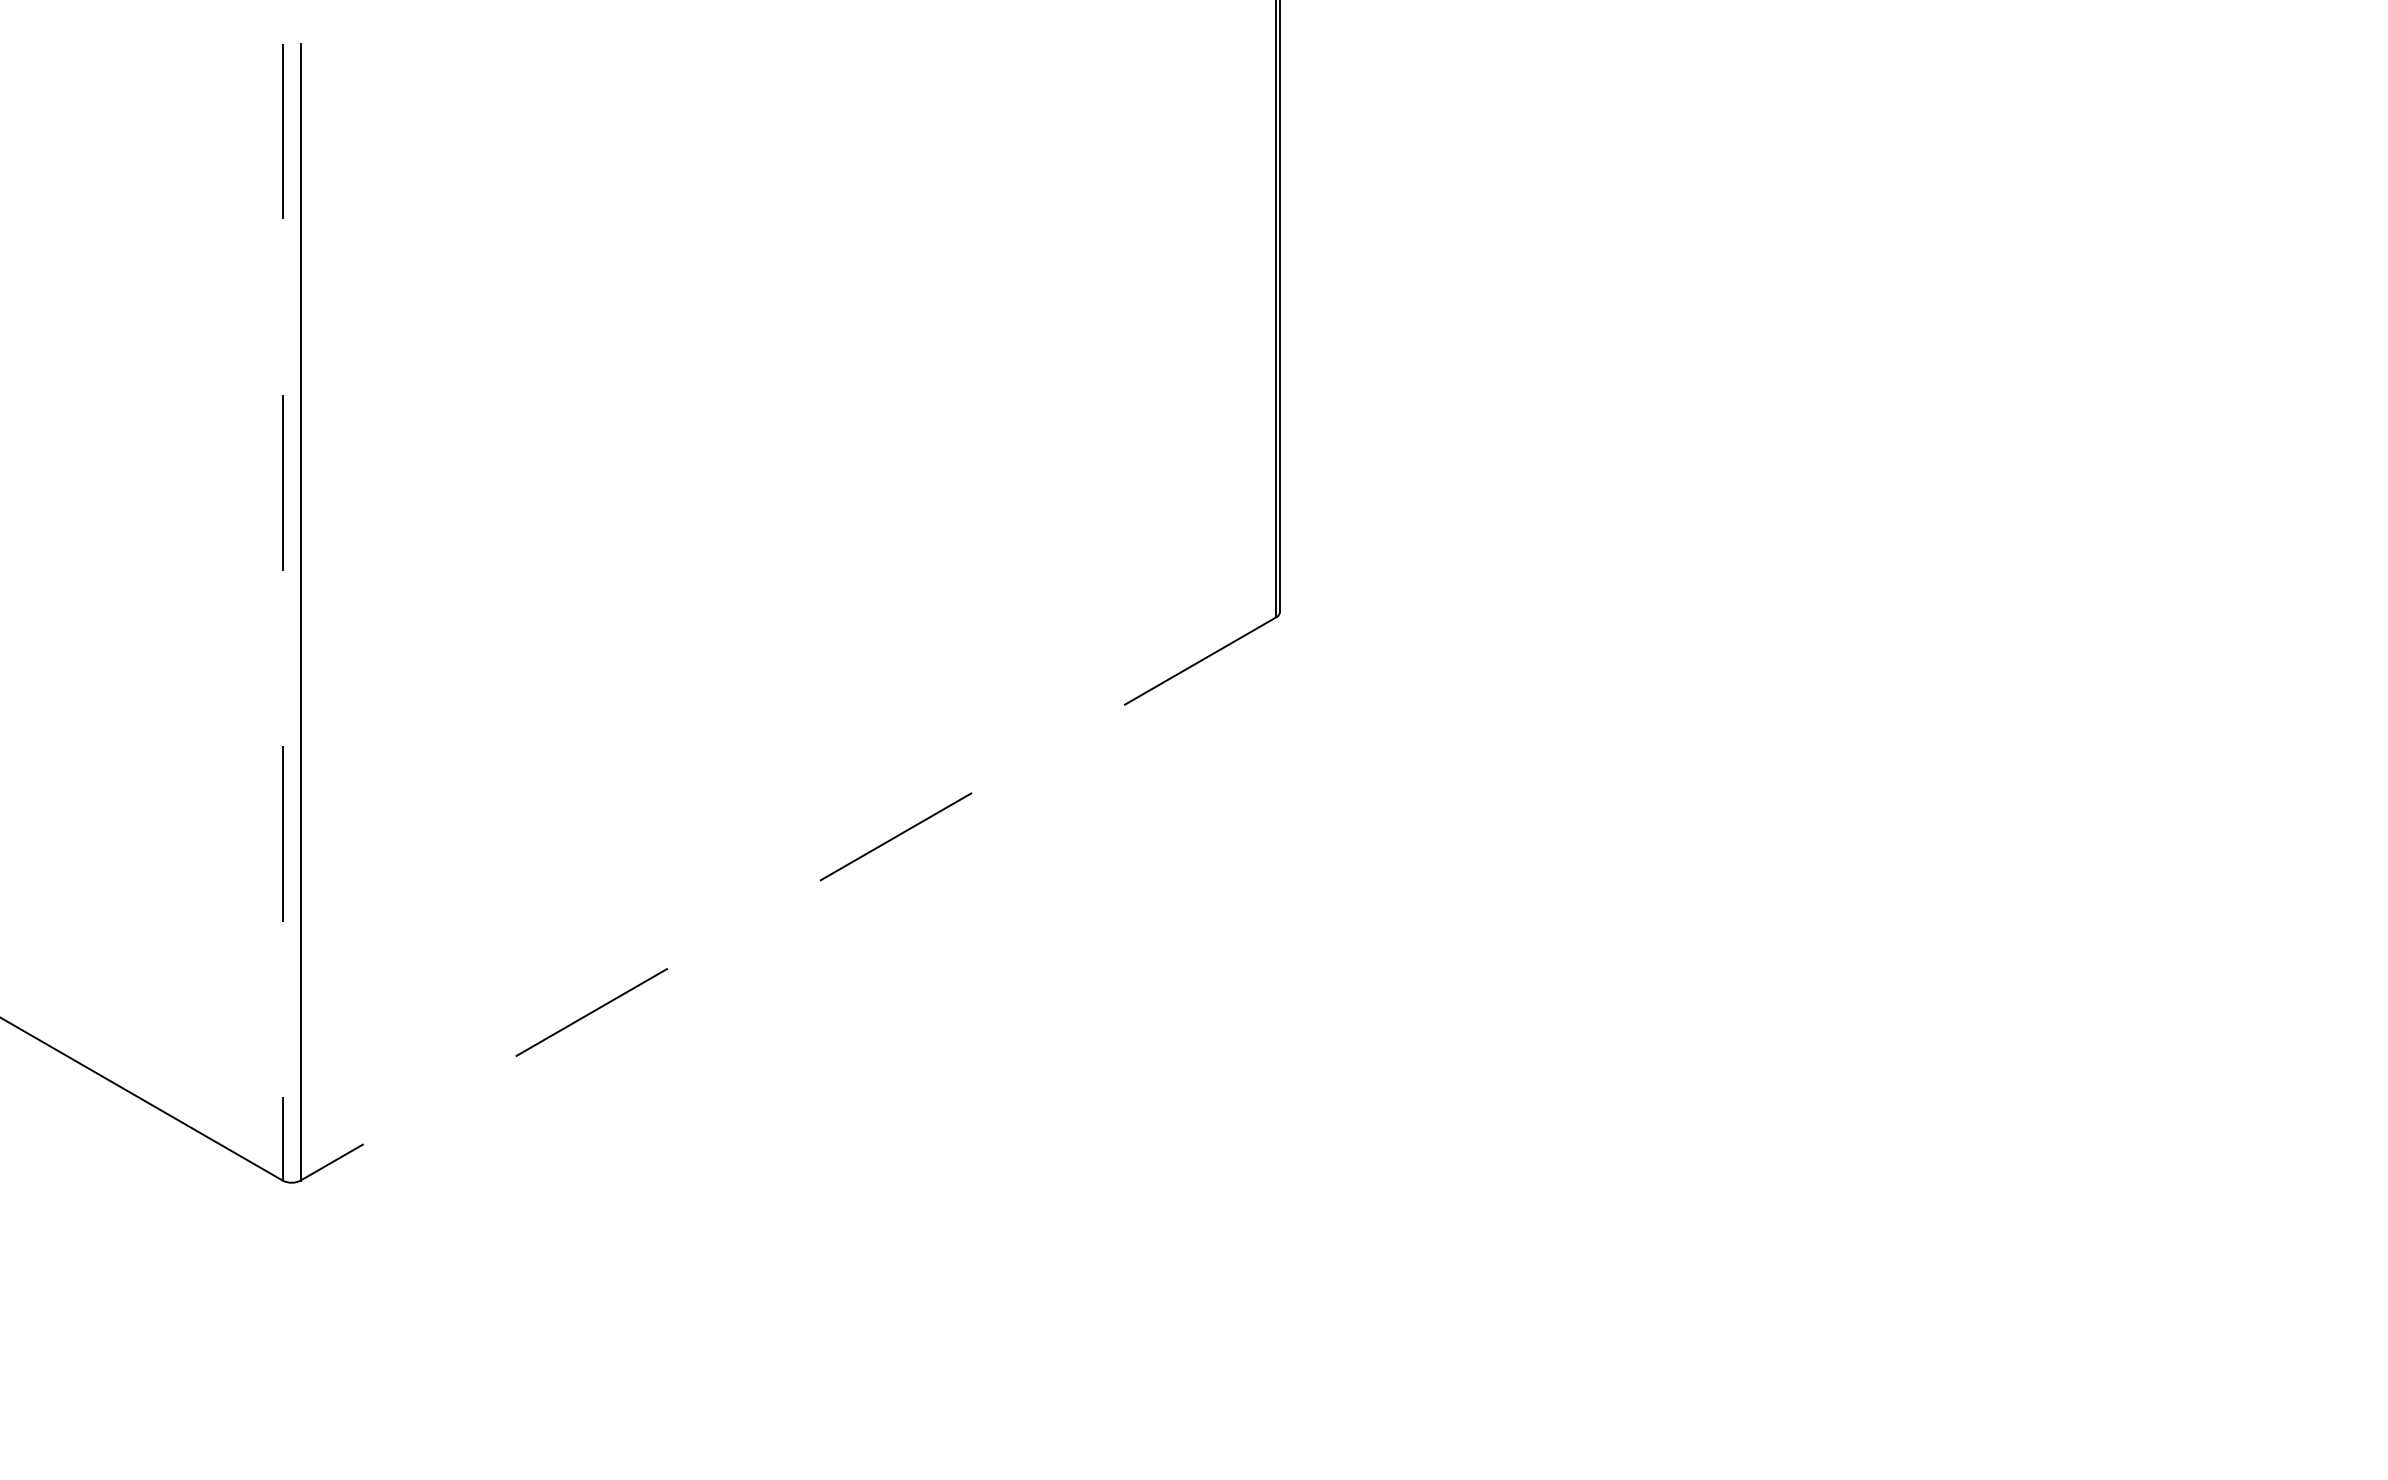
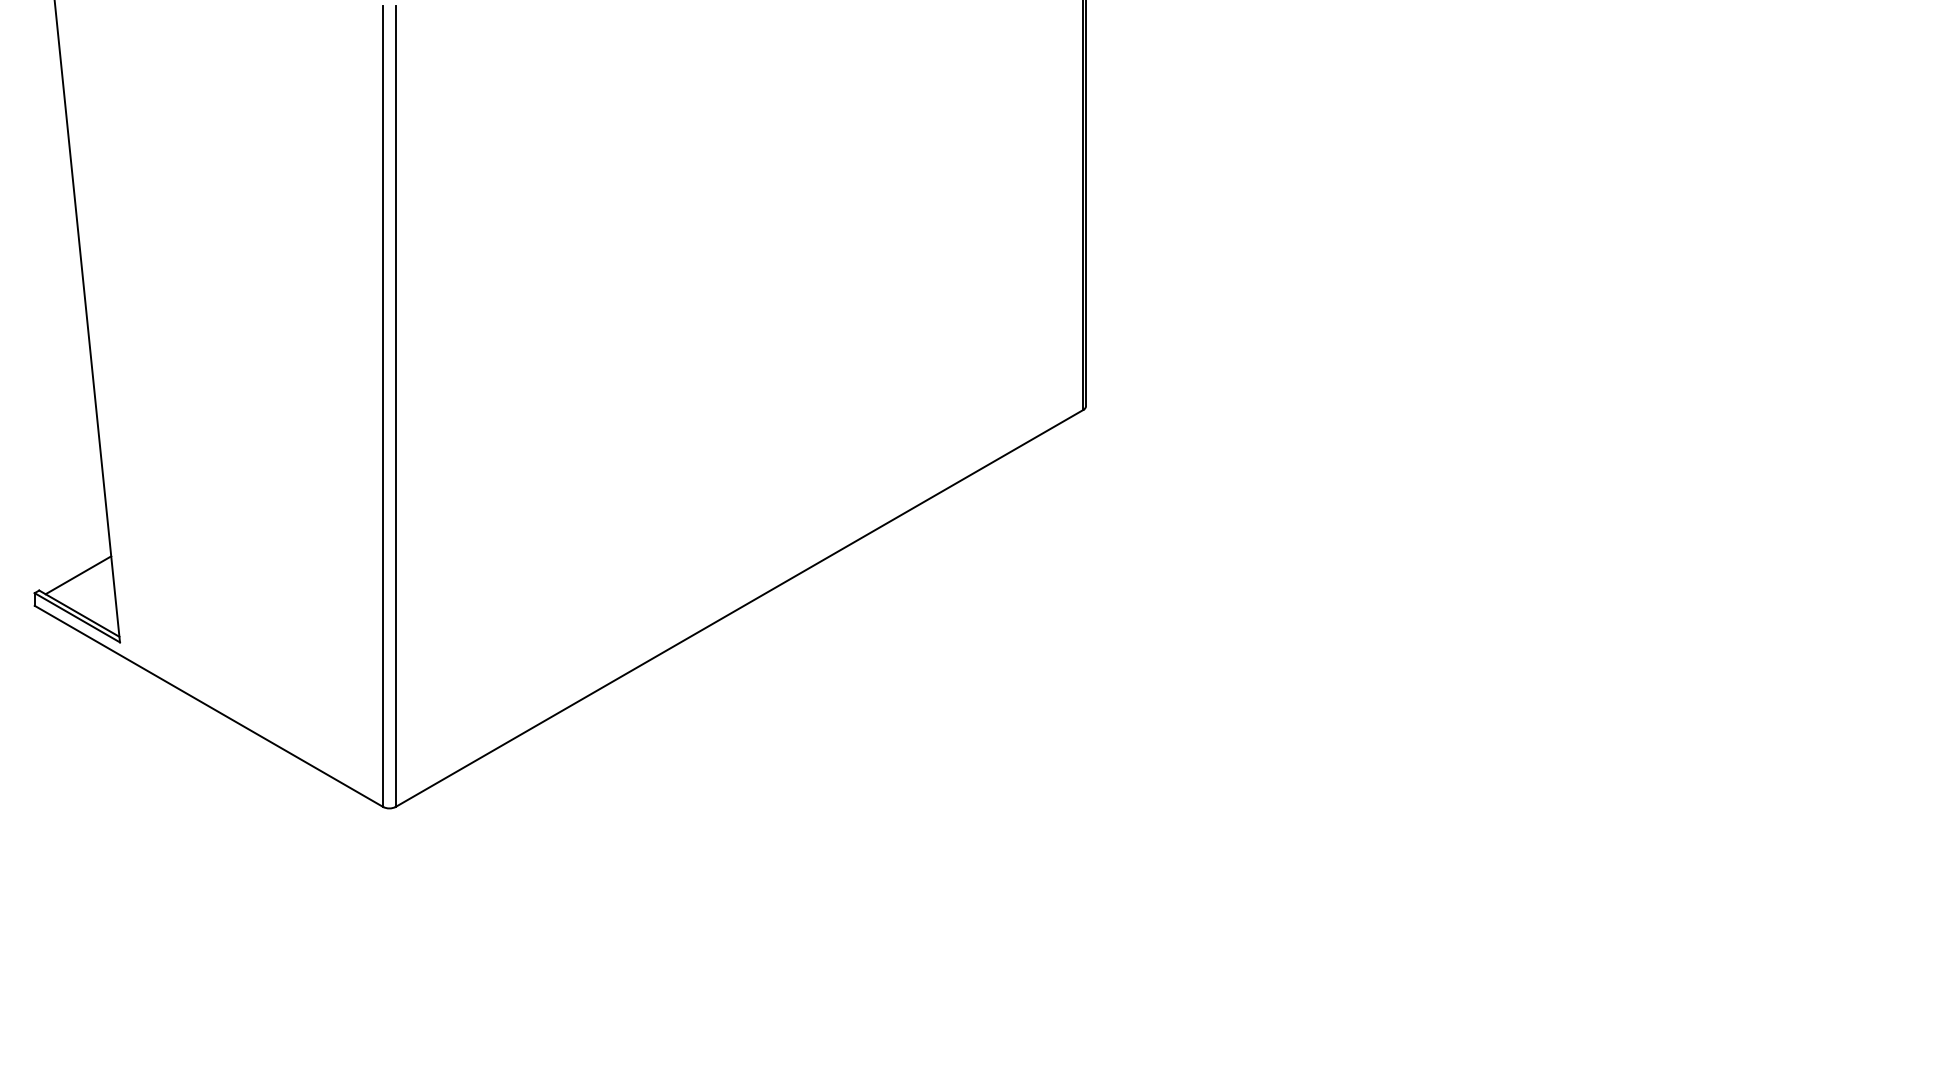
line: (283, 612) -> (383, 406), dashed -> solid
line: (788, 899) -> (739, 608), dashed -> solid

